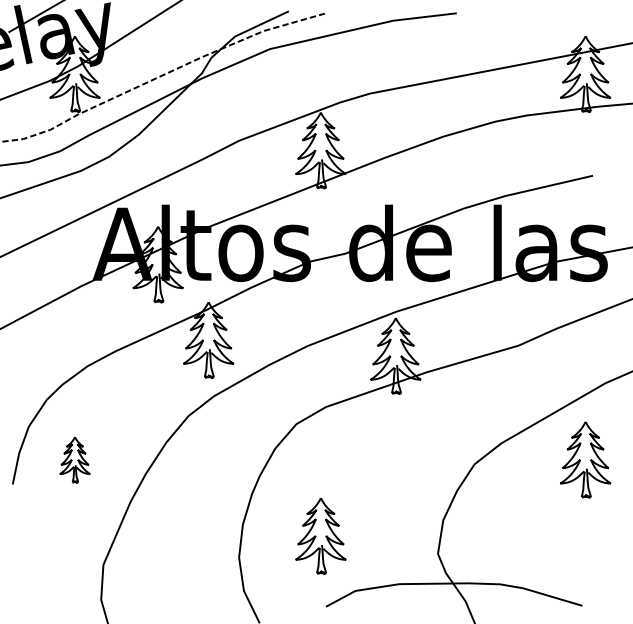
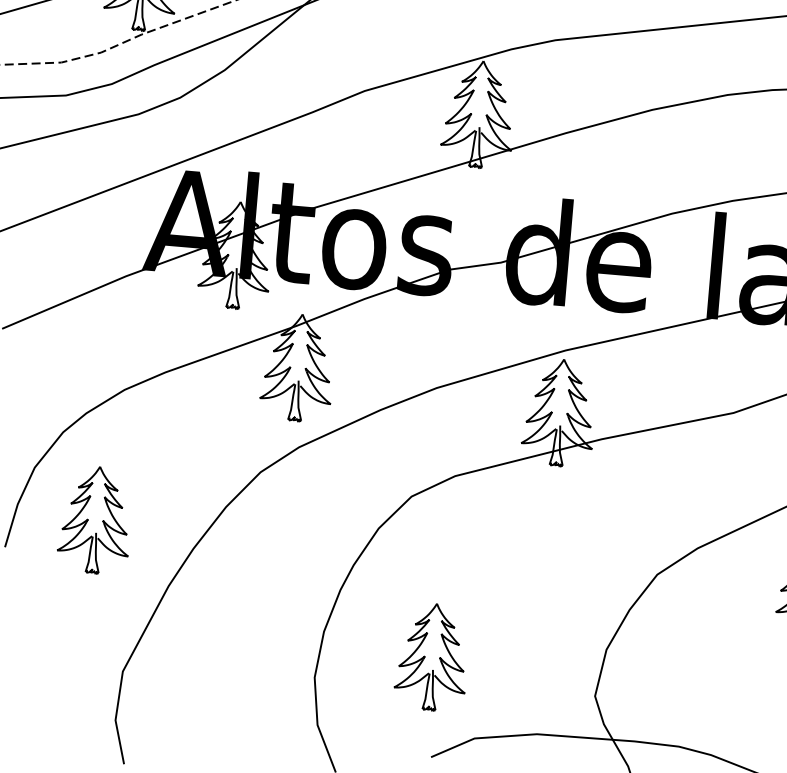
part: (74, 459) -> (94, 519), size x1.67

